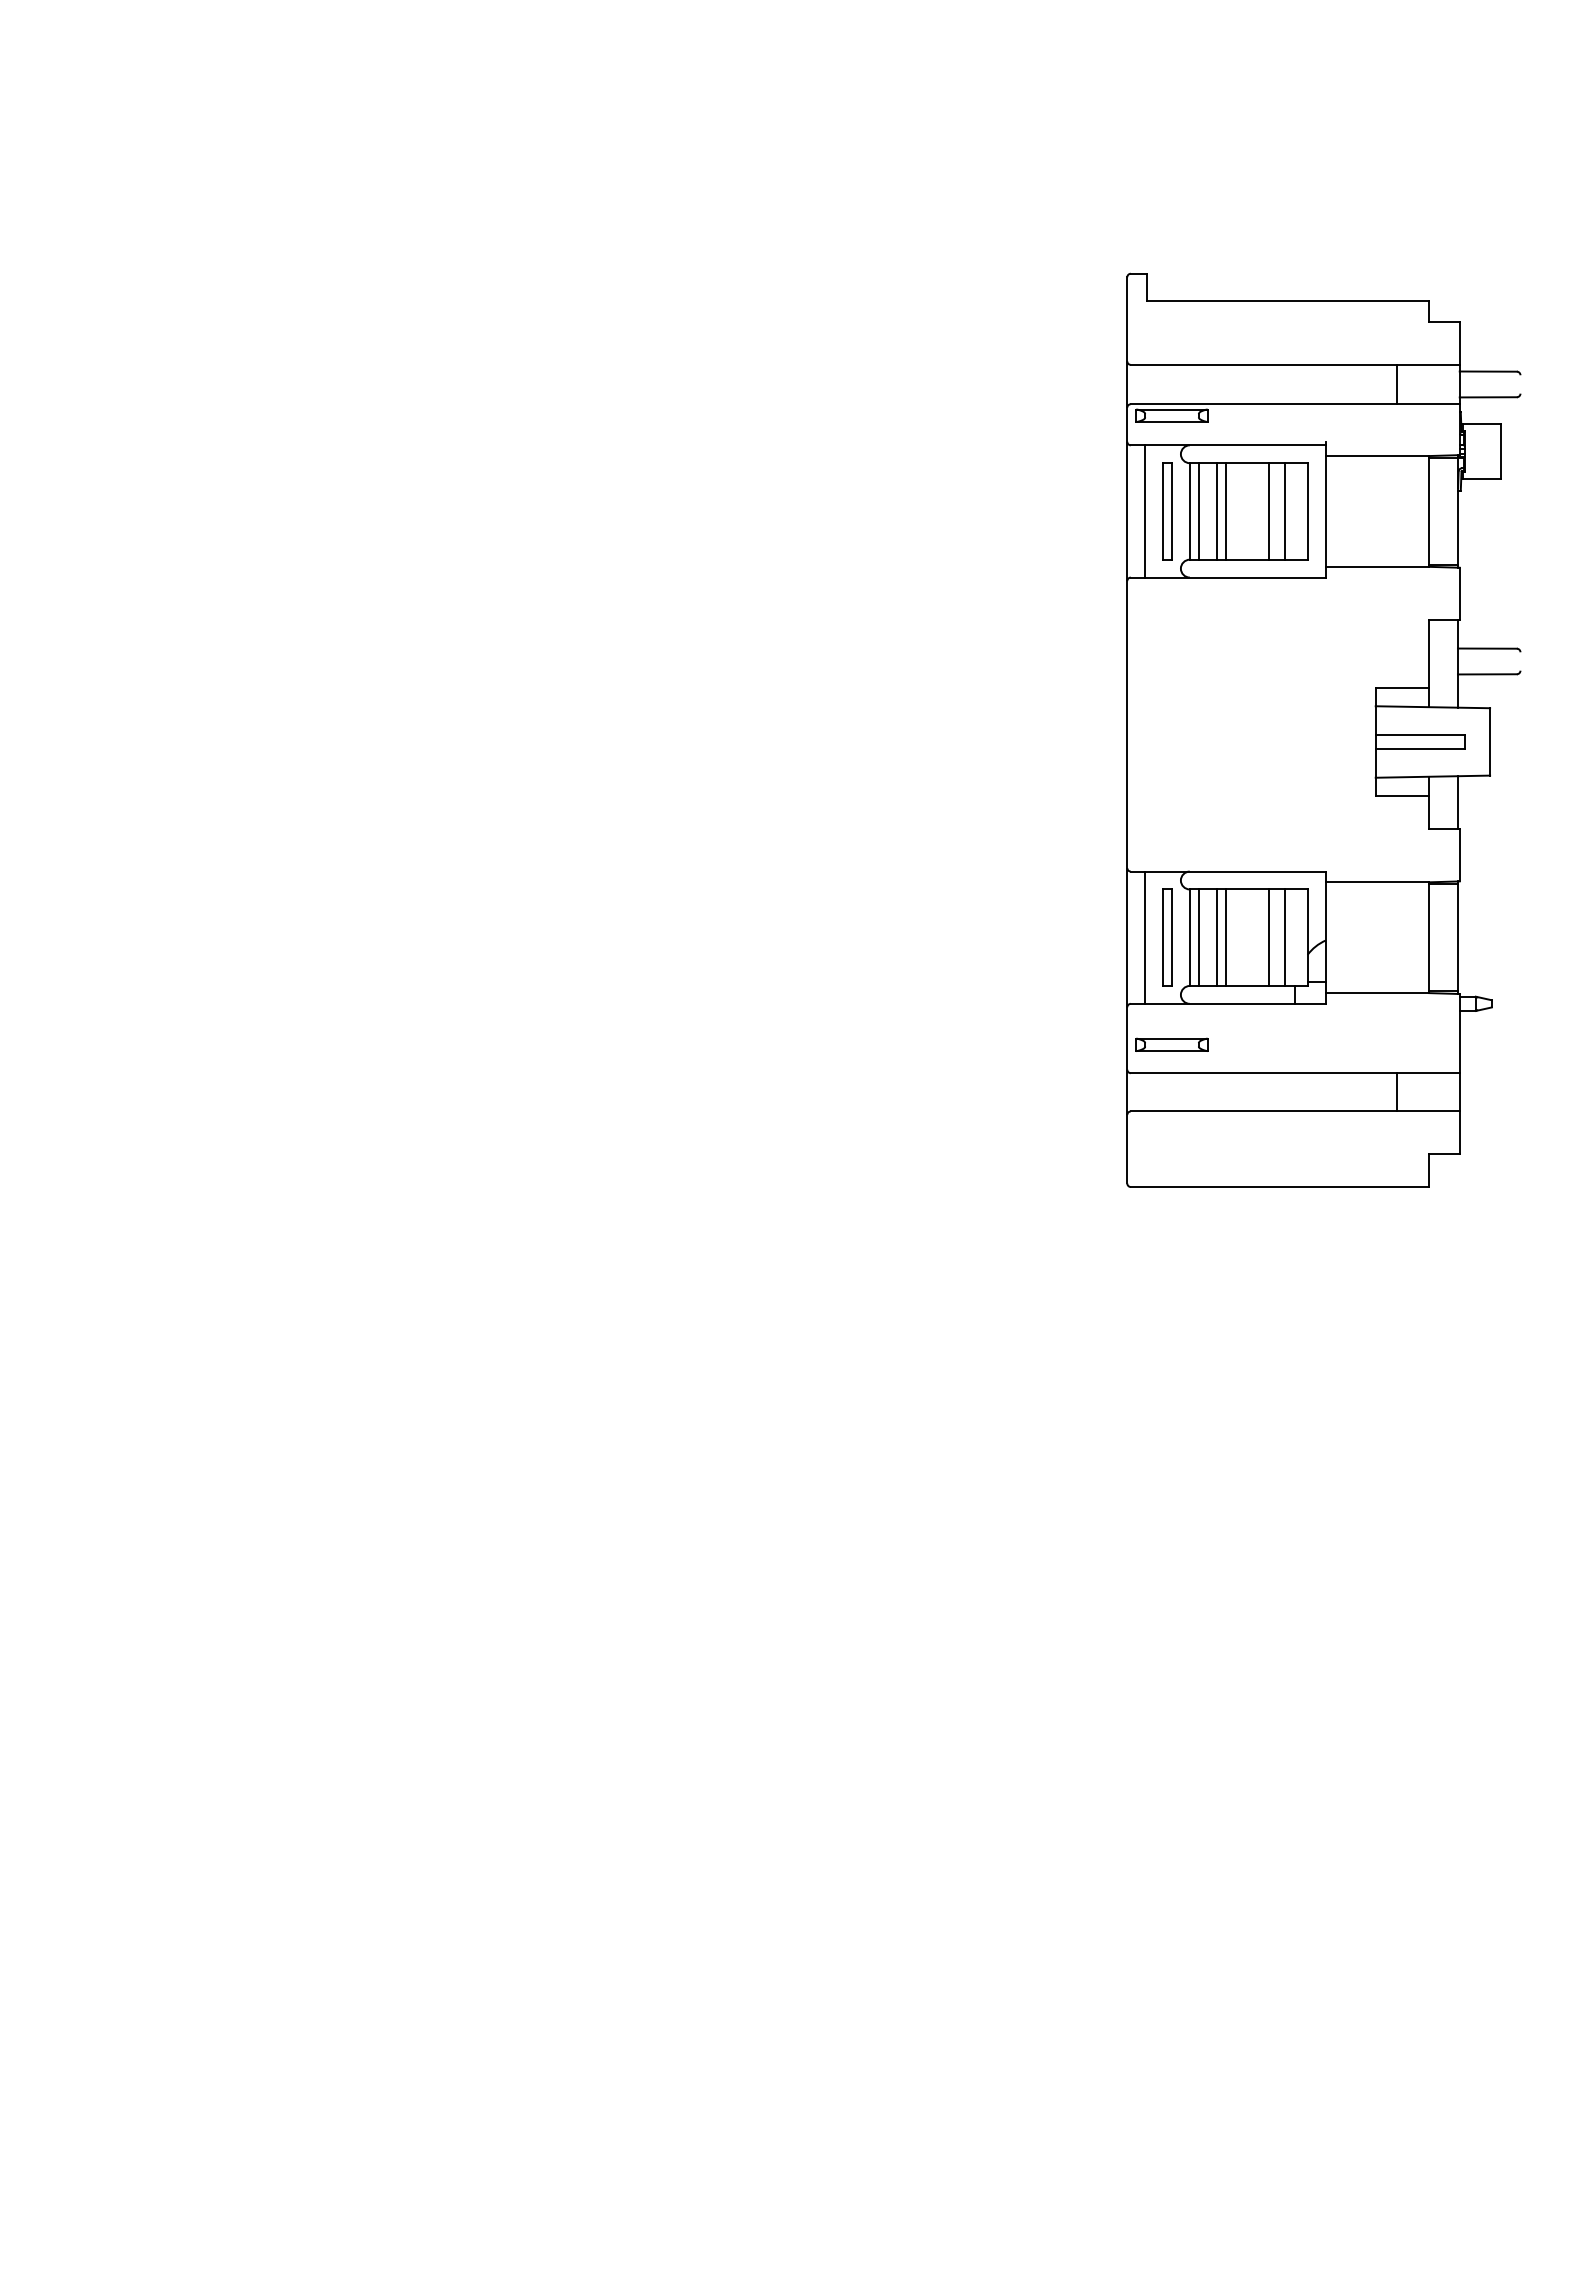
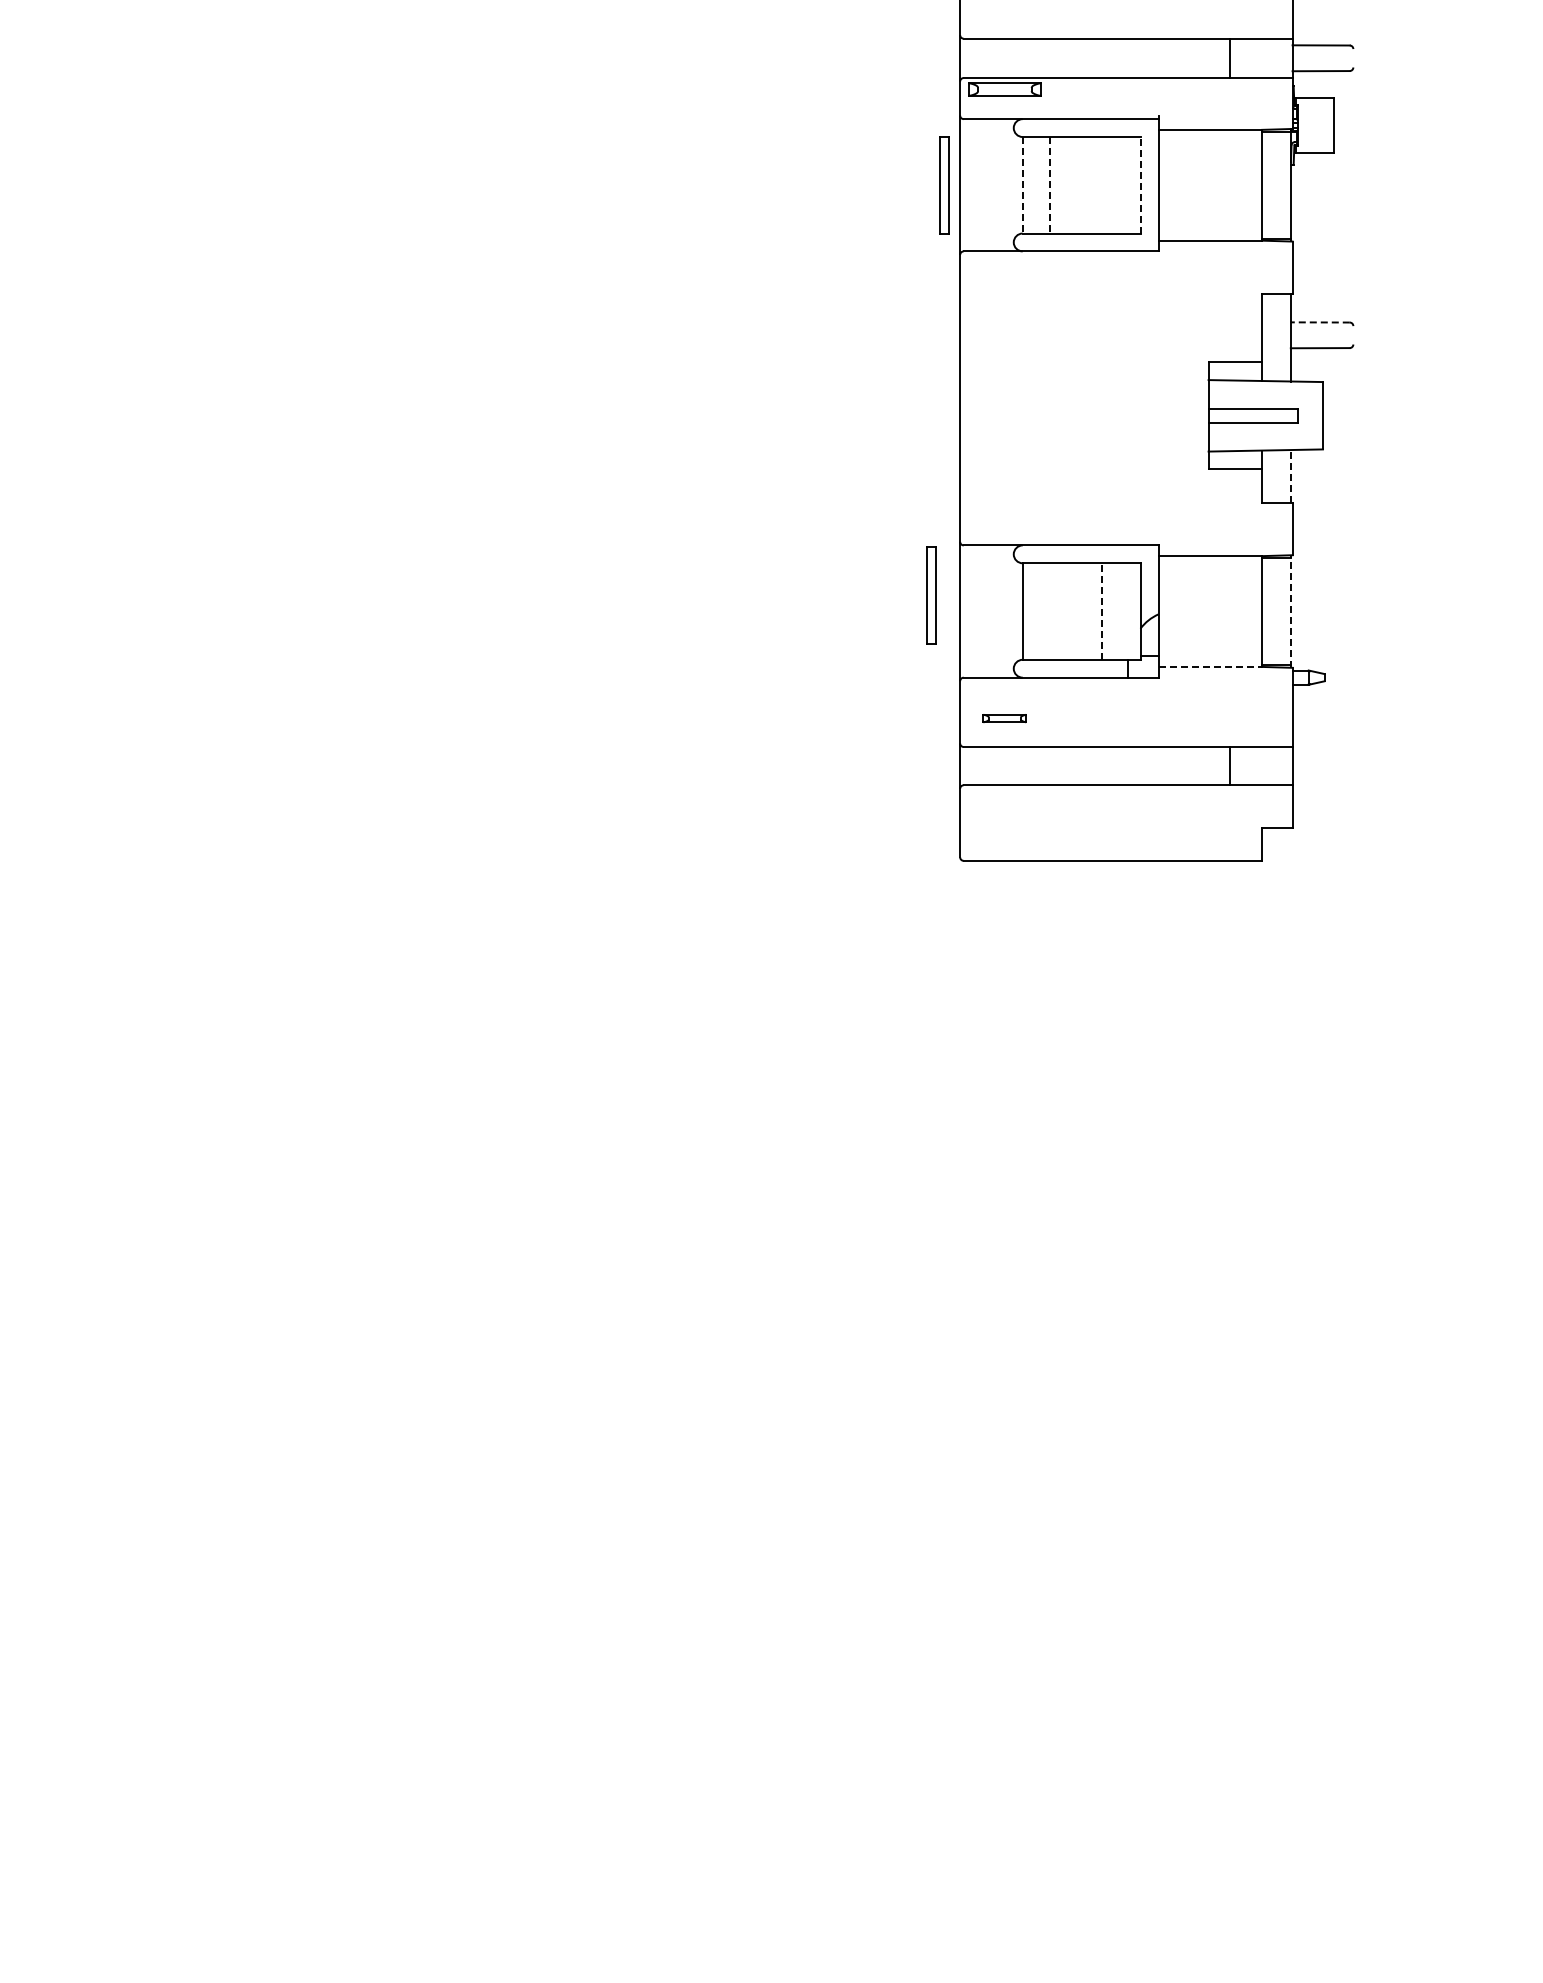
line: (1307, 510) -> (1140, 184), solid -> dashed
line: (1145, 511) -> (978, 185), removed
part: (1167, 511) -> (944, 185), moved
line: (1189, 511) -> (1022, 185), solid -> dashed
line: (1198, 511) -> (1031, 185), removed
line: (1216, 511) -> (1049, 185), solid -> dashed
line: (1225, 511) -> (1058, 185), removed
line: (1269, 511) -> (1102, 185), removed
line: (1284, 511) -> (1117, 185), removed
line: (1486, 648) -> (1319, 322), solid -> dashed
line: (1457, 801) -> (1290, 475), solid -> dashed
line: (1145, 937) -> (978, 611), removed
part: (1167, 937) -> (931, 595), moved
line: (1198, 937) -> (1031, 611), removed
line: (1216, 937) -> (1049, 611), removed
line: (1225, 937) -> (1058, 611), removed
line: (1269, 937) -> (1102, 611), solid -> dashed
line: (1284, 937) -> (1117, 611), removed
line: (1457, 937) -> (1290, 611), solid -> dashed
line: (1377, 993) -> (1210, 667), solid -> dashed
part: (1171, 1044) -> (1004, 718), size x0.6

